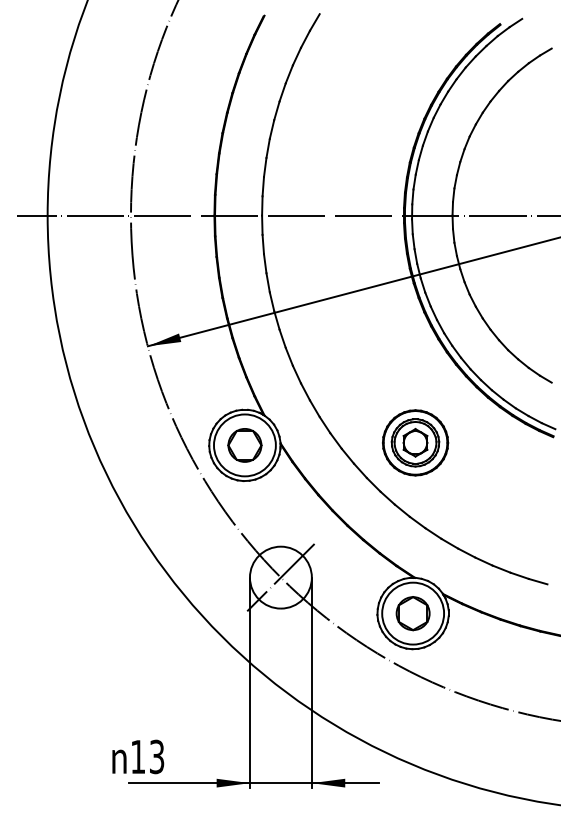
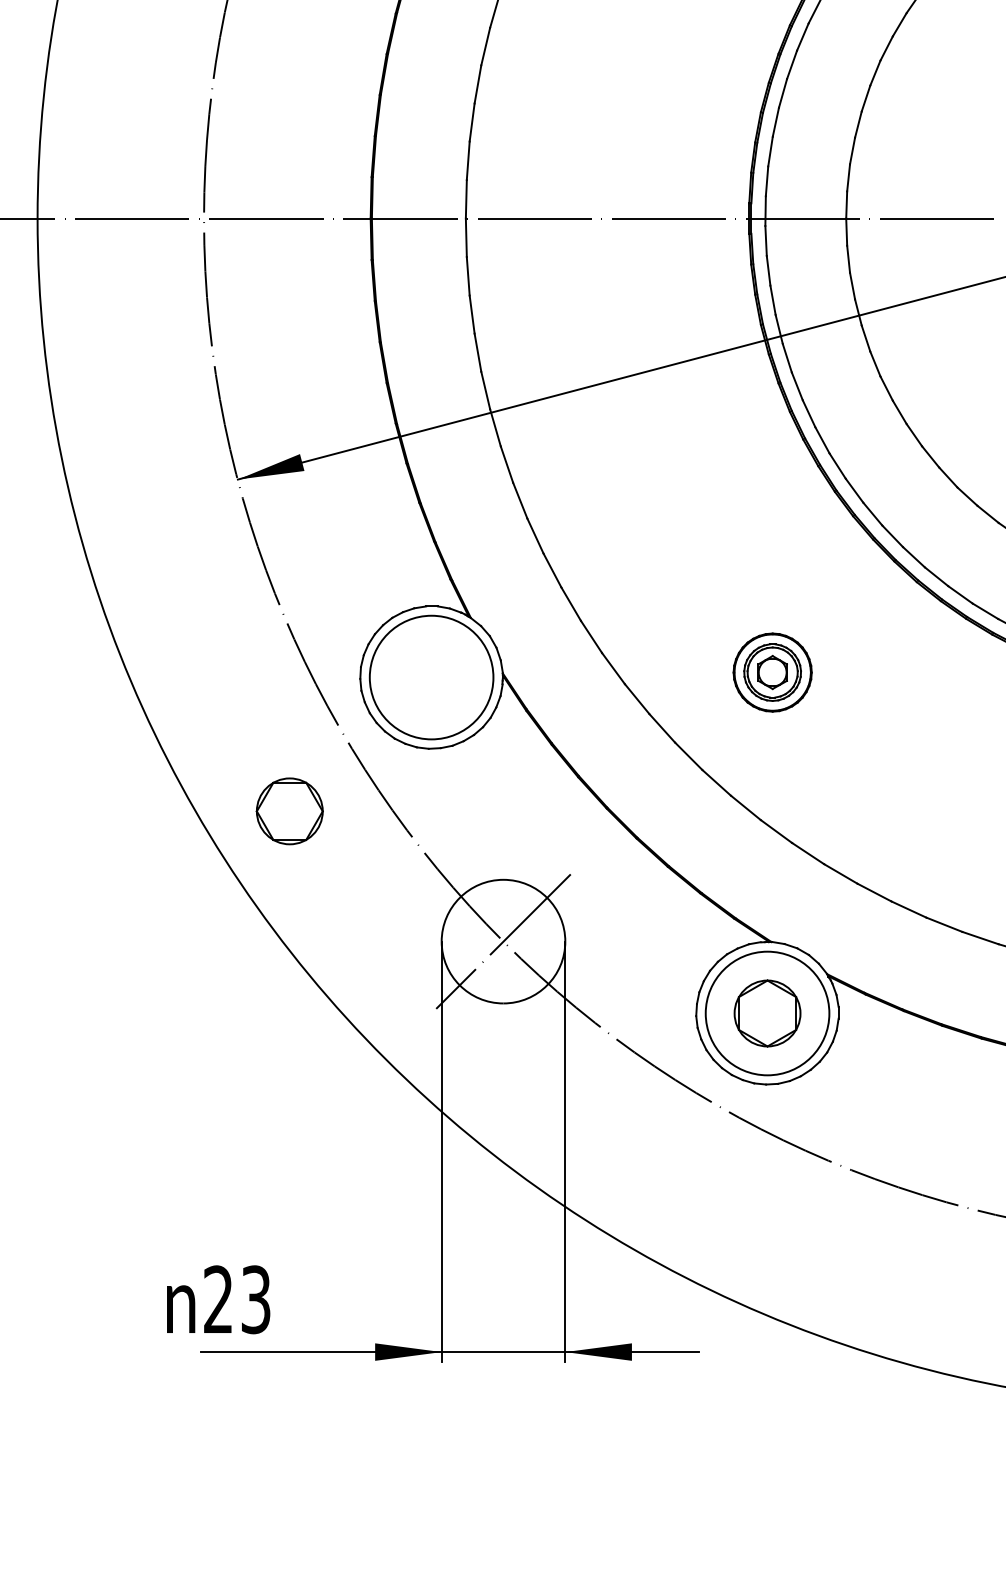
part: (415, 442) -> (772, 671), size x0.6
part: (244, 445) -> (288, 811), moved
text: (137, 756) -> (217, 1298), 13 -> 23

